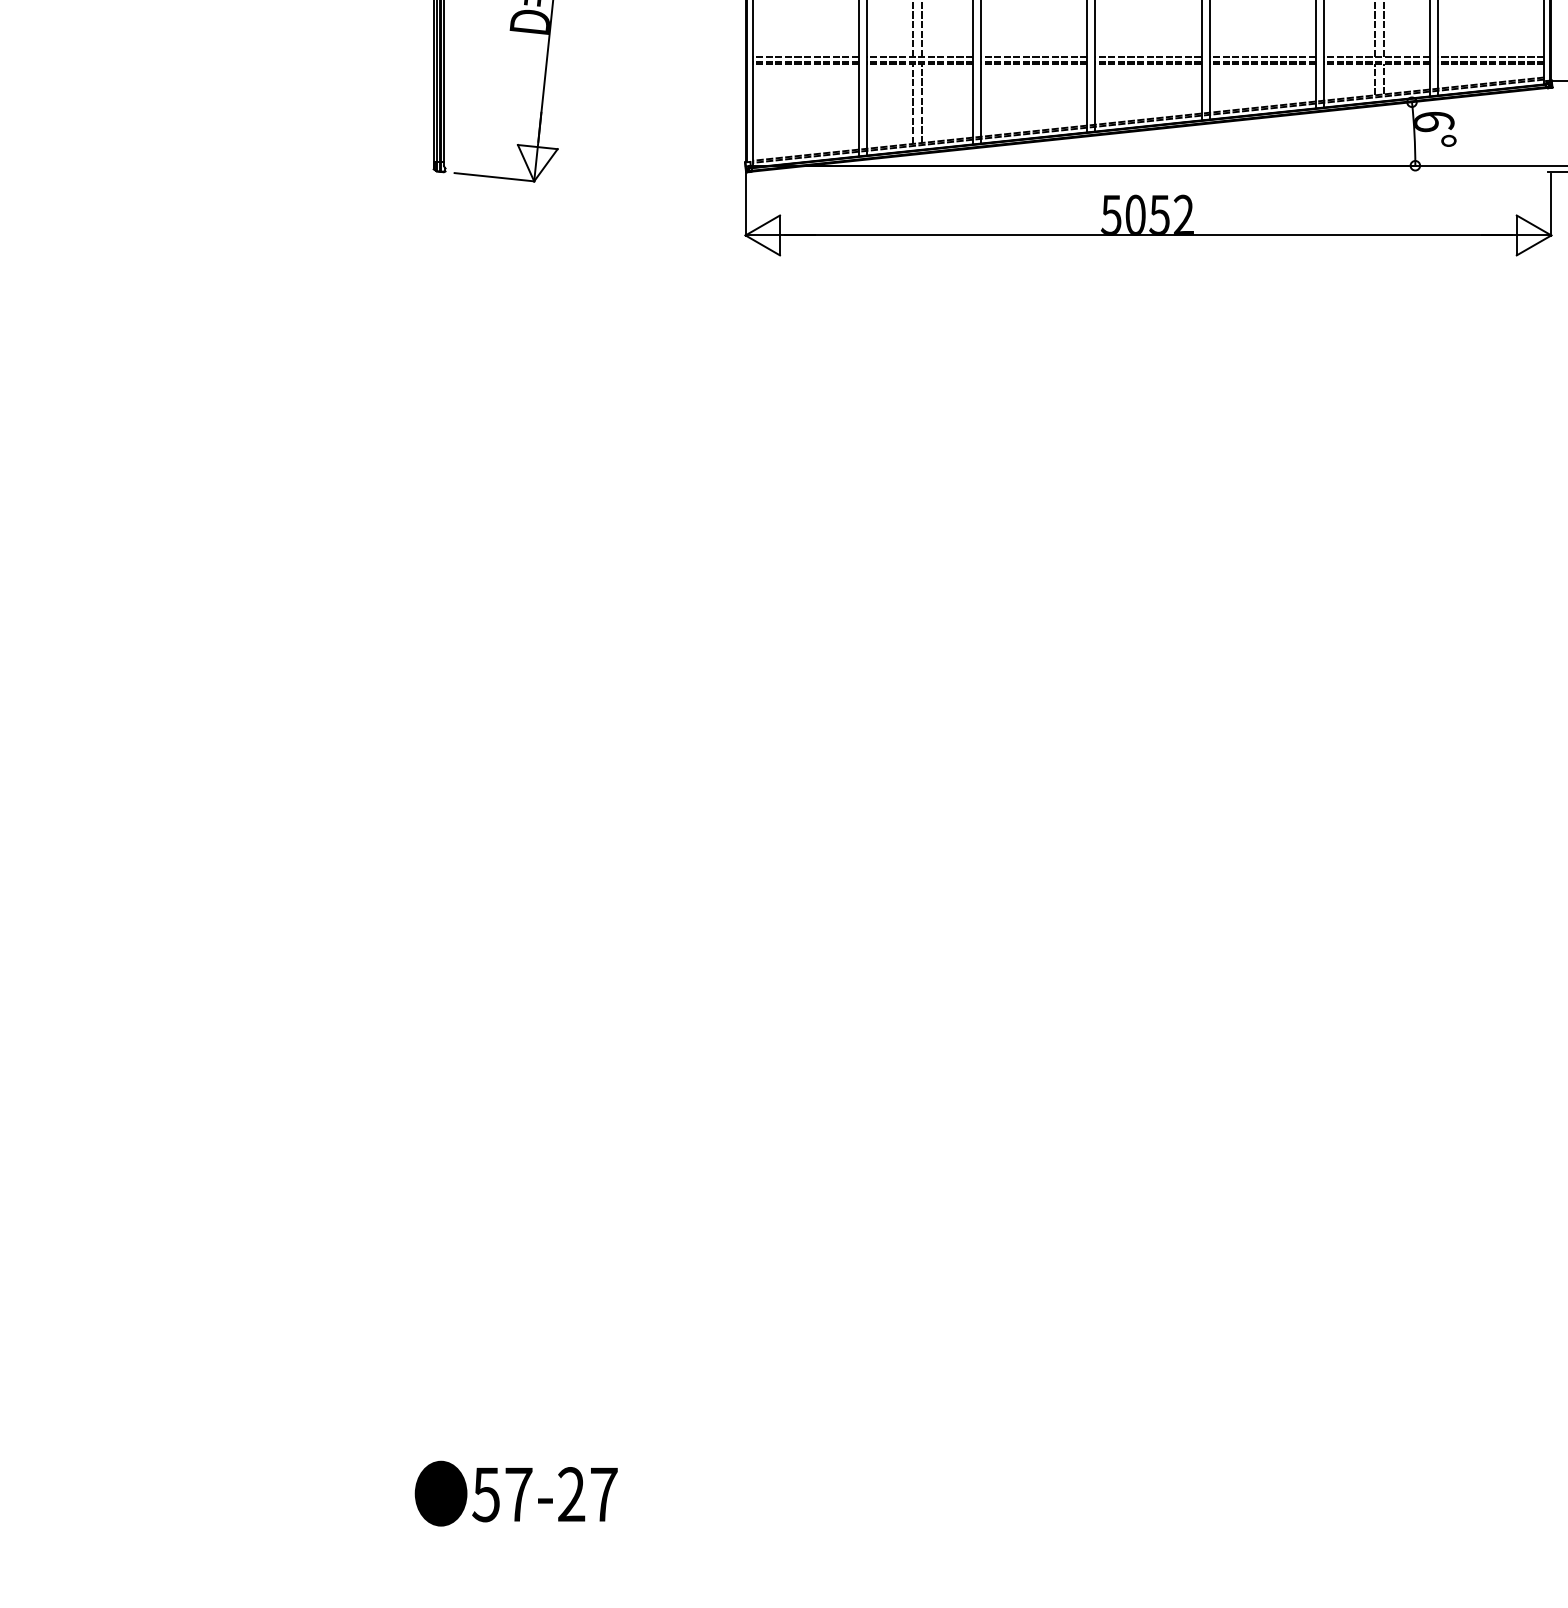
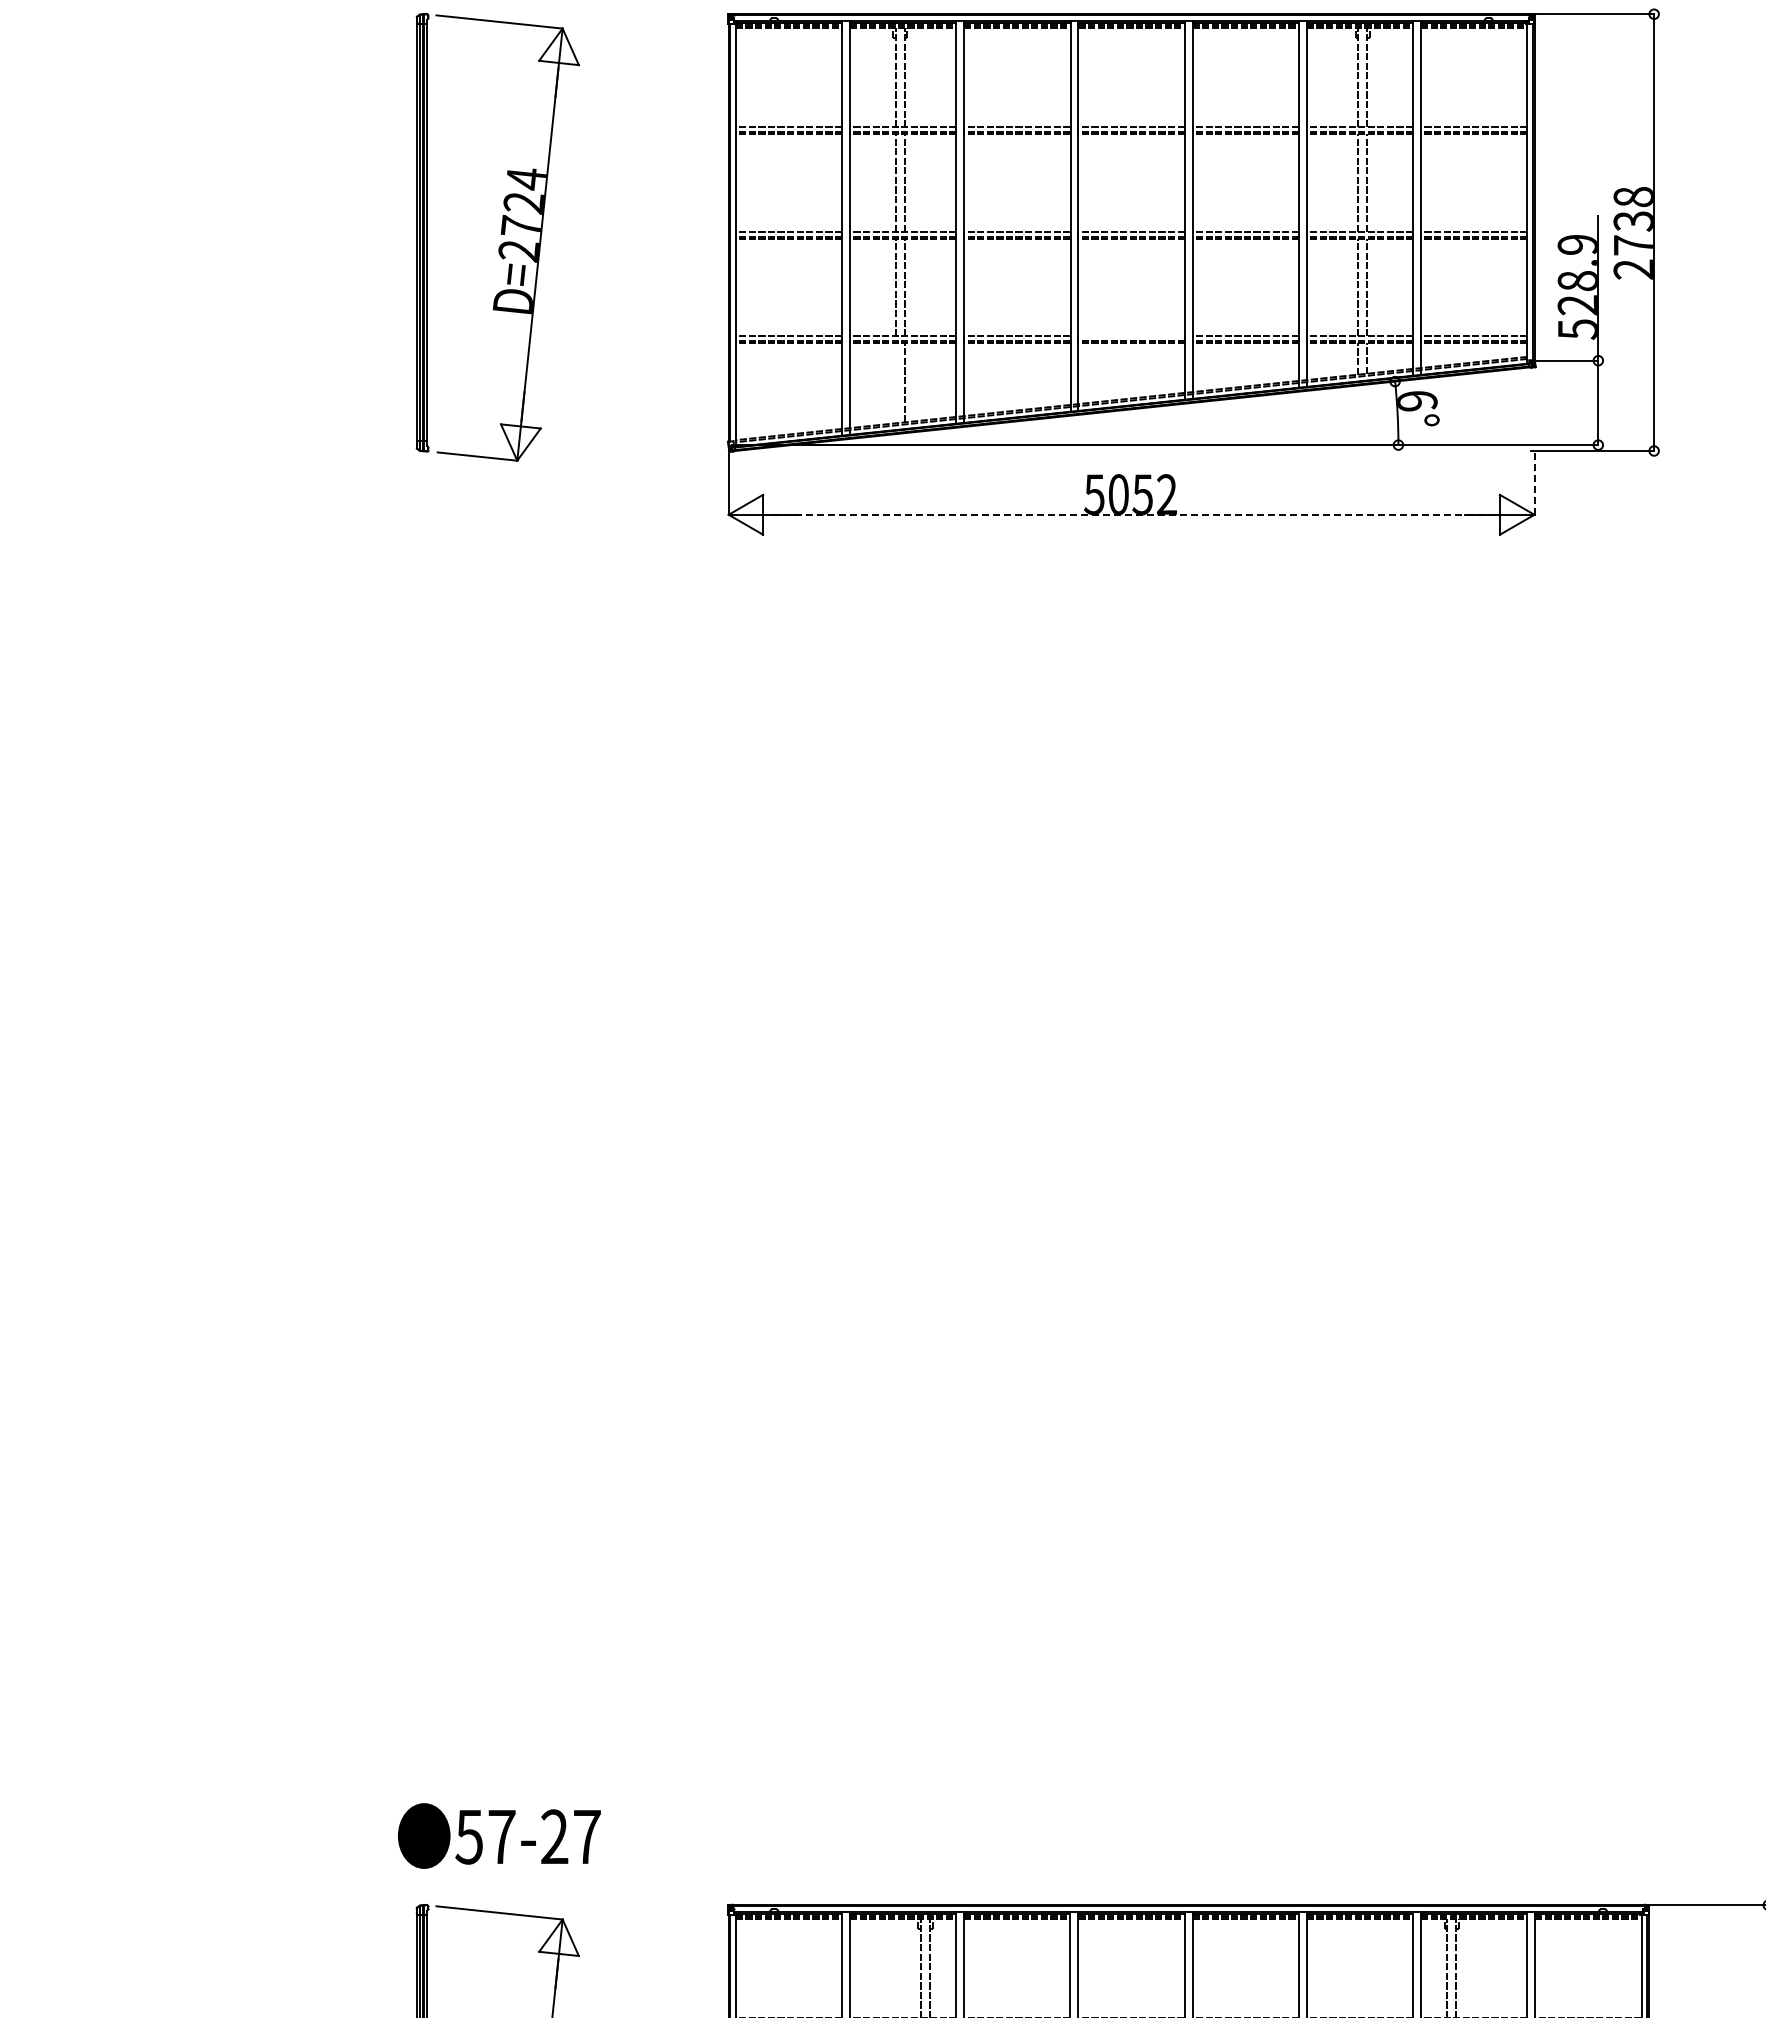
line: (1148, 57) -> (1131, 336), removed
line: (912, 104) -> (895, 383), removed
line: (1551, 205) -> (1534, 484), solid -> dashed
line: (1148, 235) -> (1131, 514), solid -> dashed
text: (516, 1493) -> (499, 1835), moved

